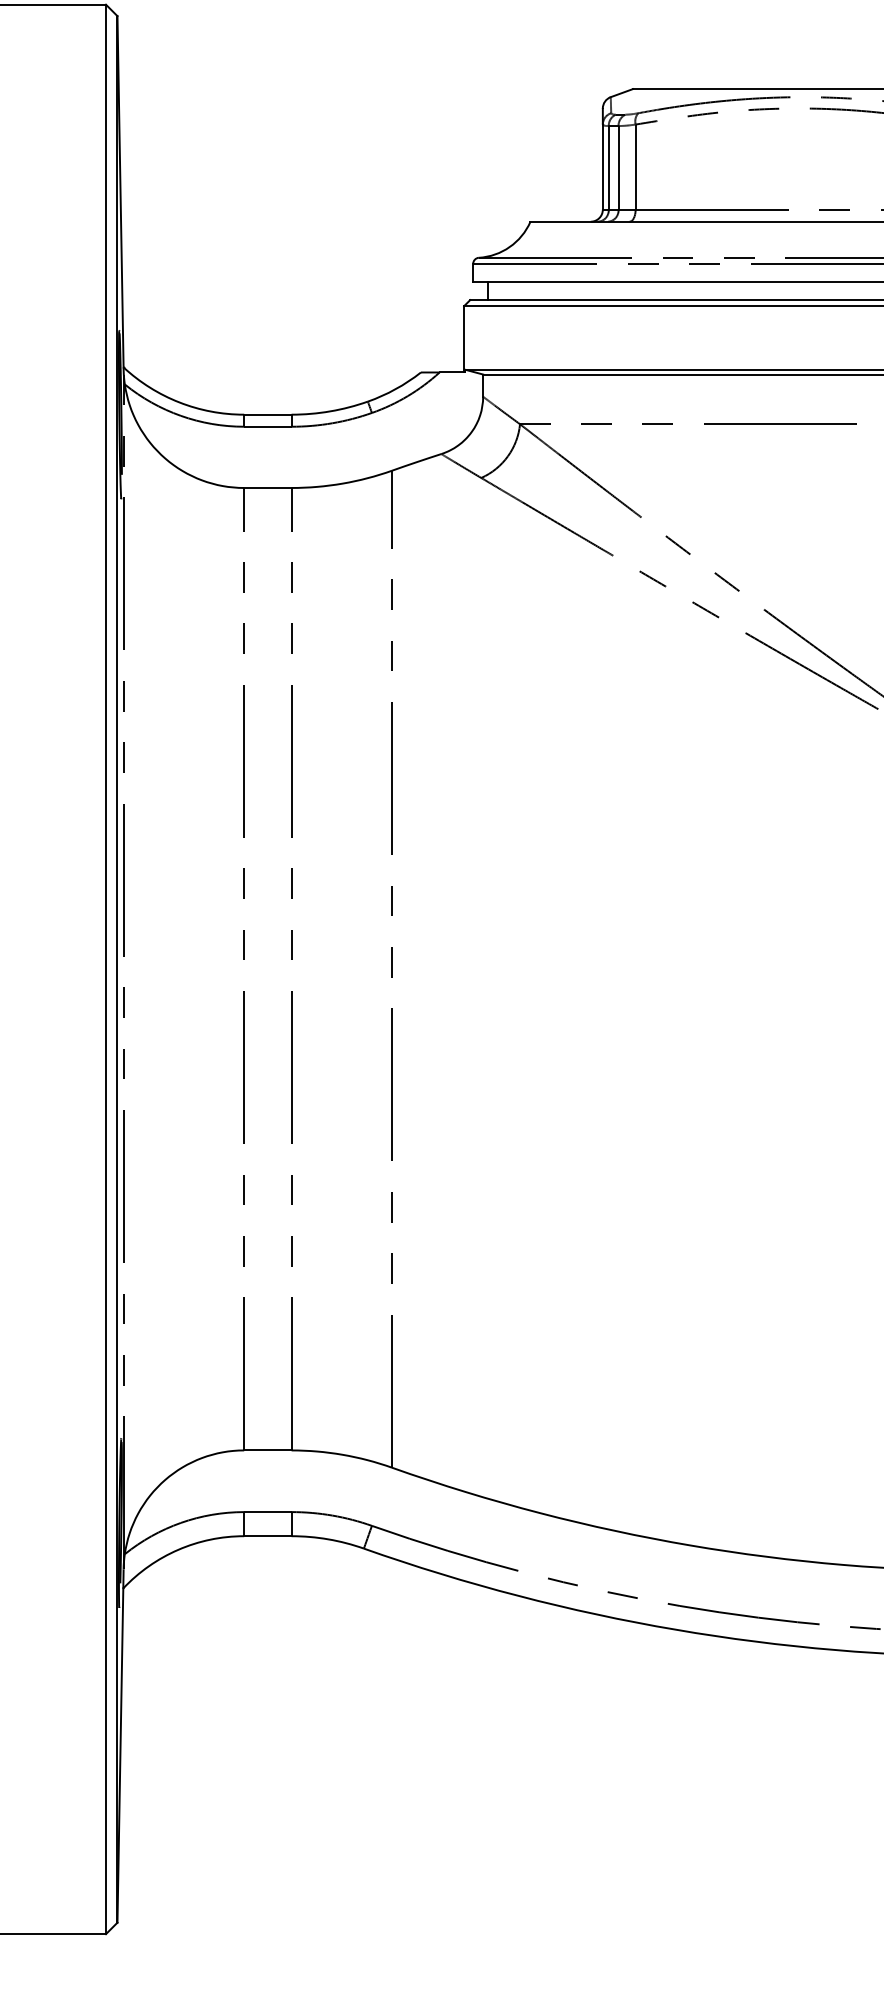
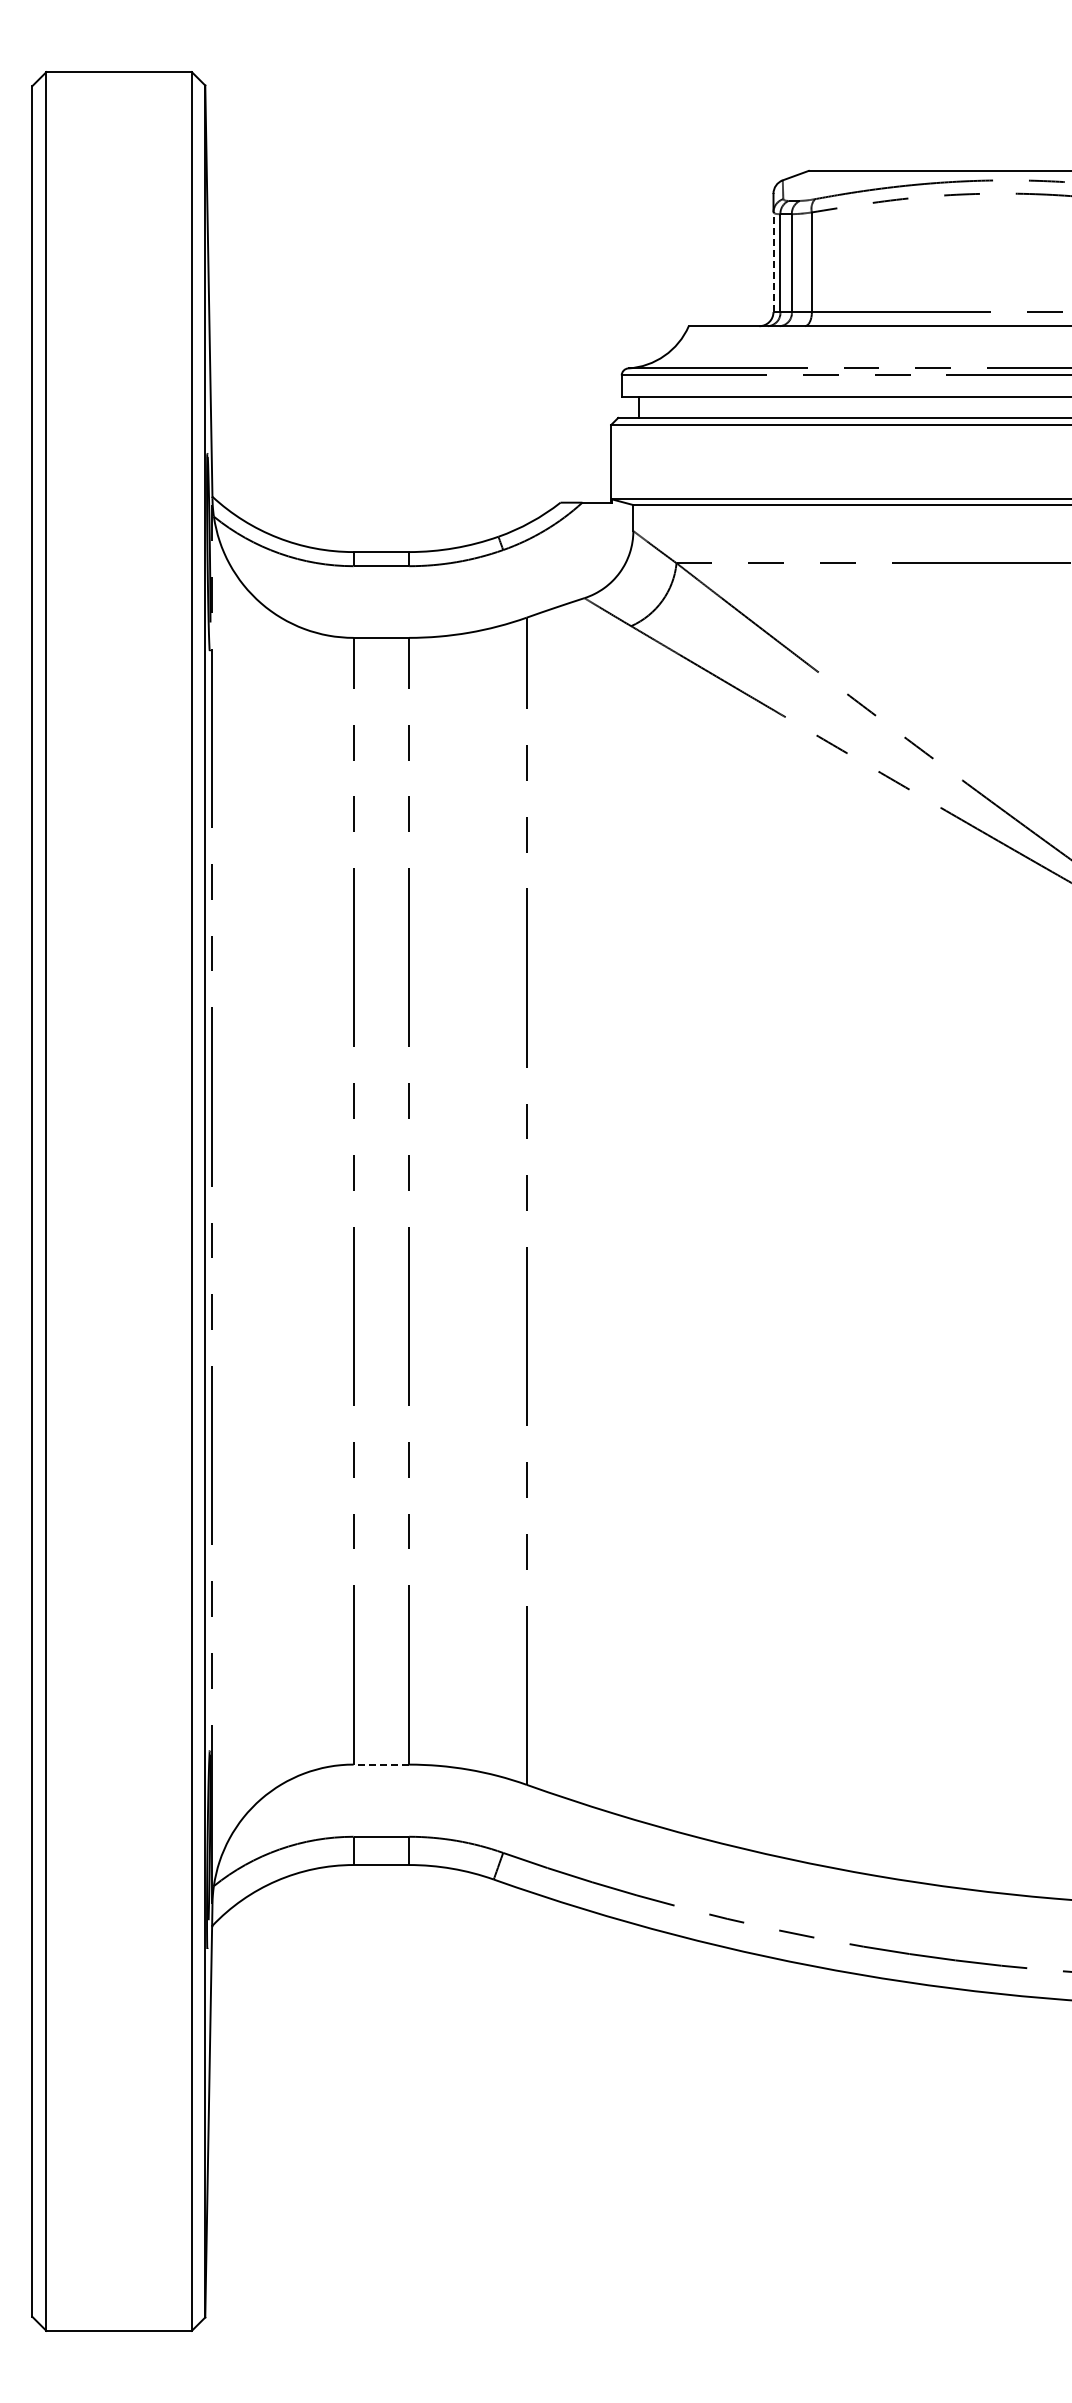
line: (602, 167) -> (773, 262), solid -> dashed
line: (267, 1450) -> (381, 1764), solid -> dashed

